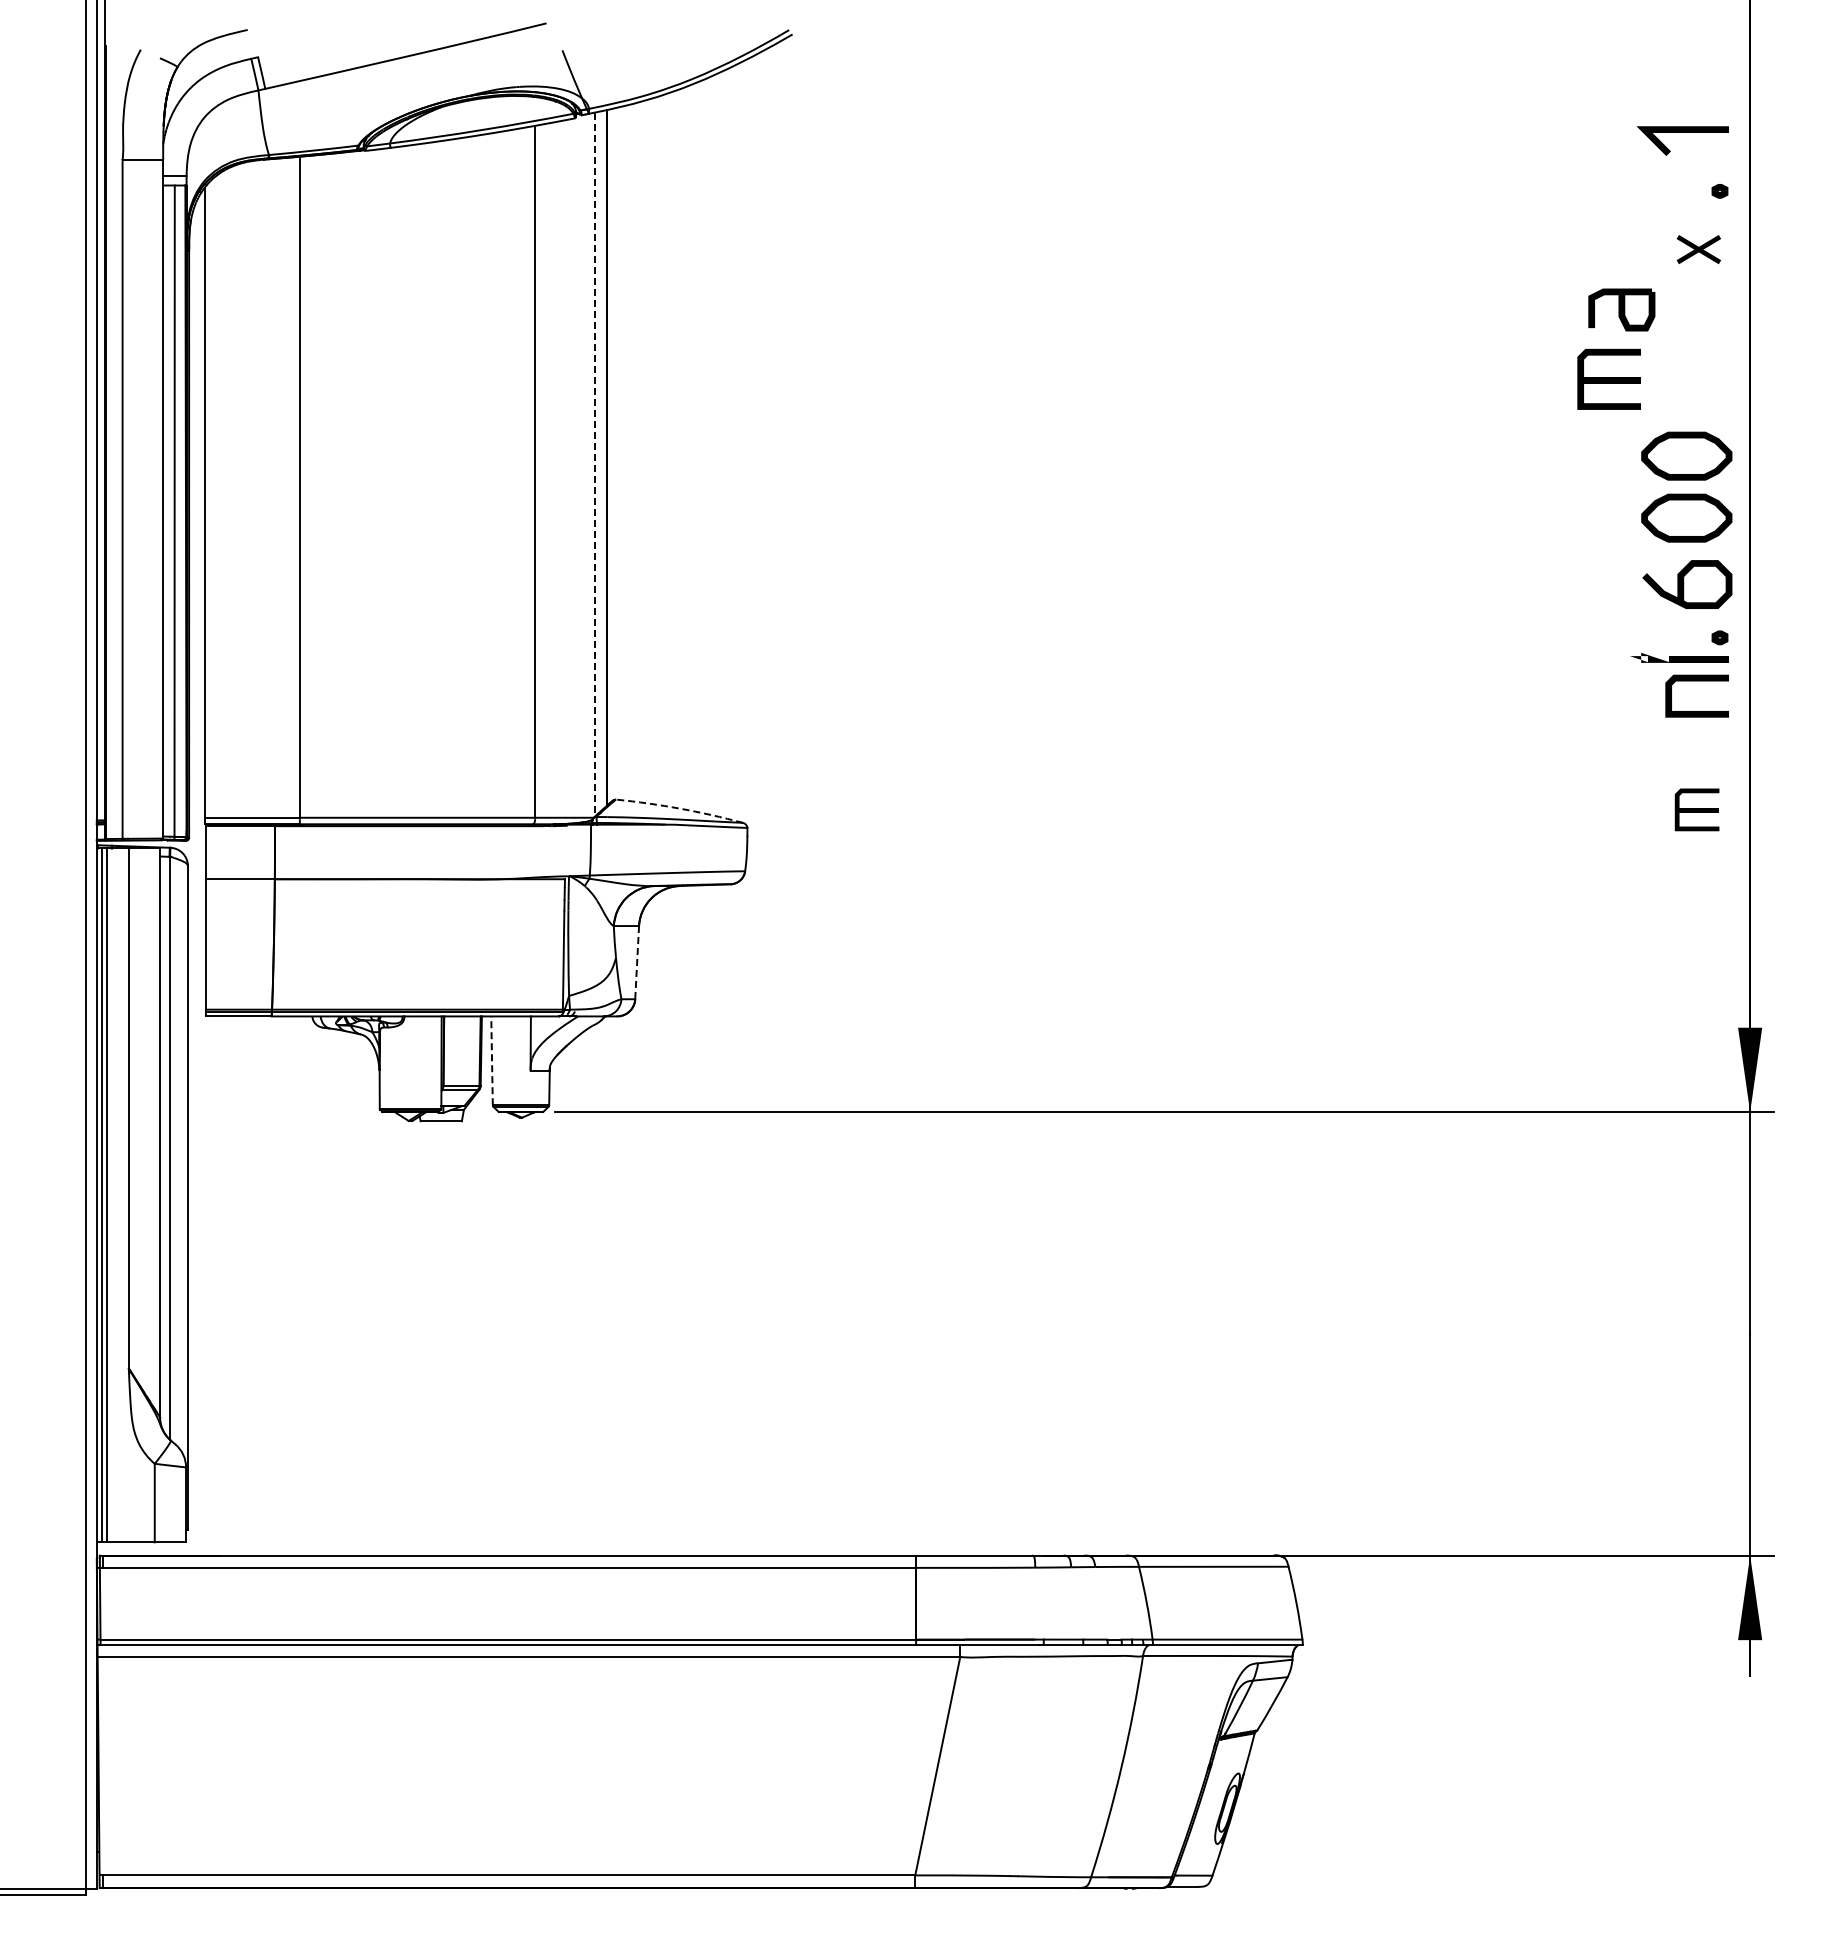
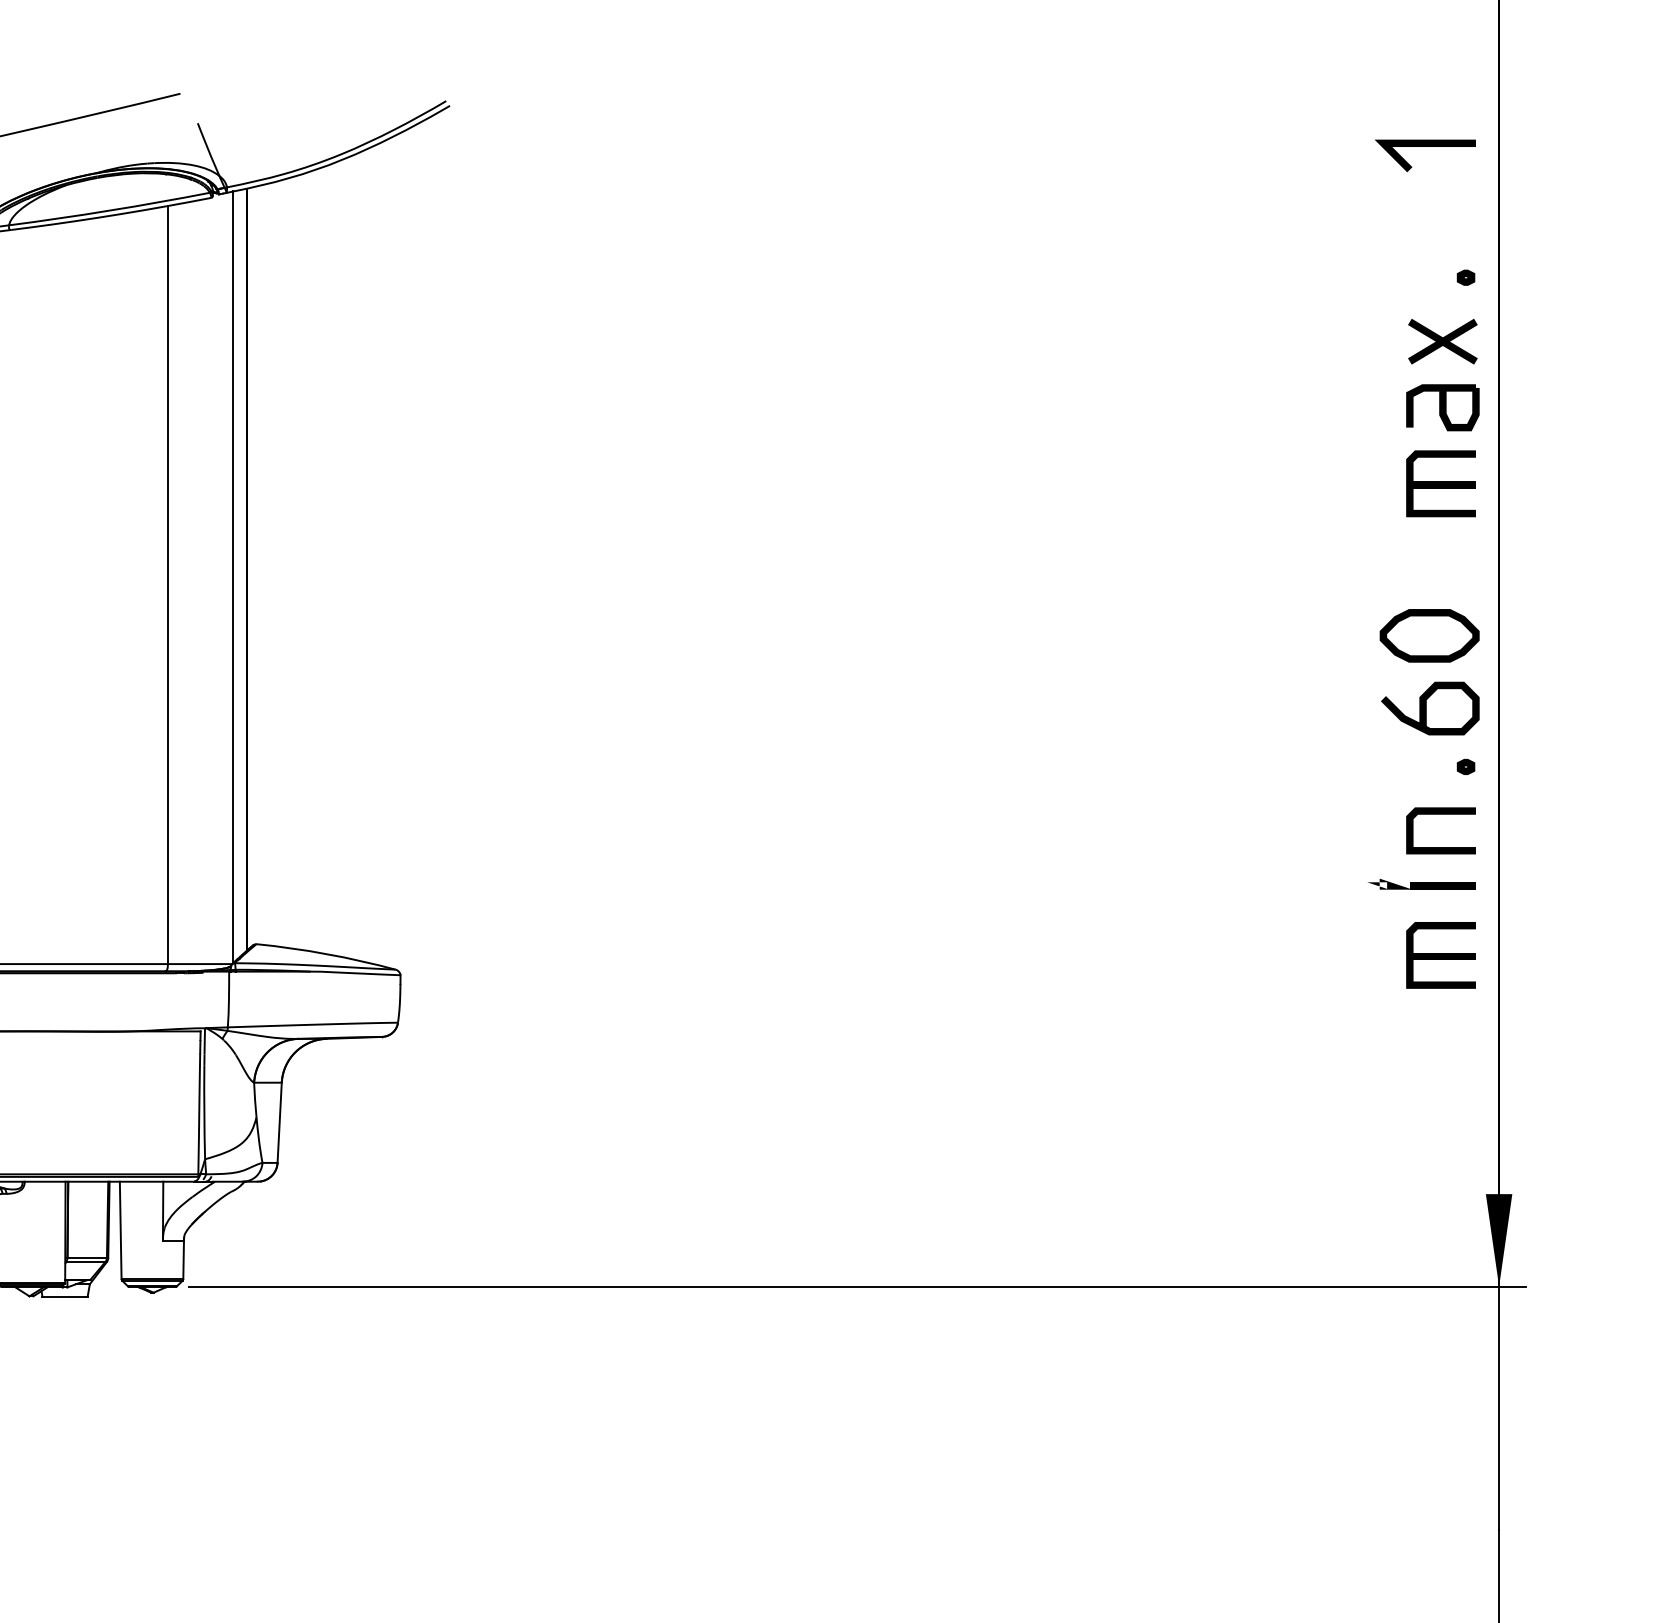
line: (1682, 132) -> (1424, 146), moved
part: (1698, 249) -> (1442, 341), size x1.43
part: (1621, 309) -> (1442, 407), moved
part: (1608, 378) -> (1440, 482), moved
part: (1686, 455) -> (1429, 567), removed
line: (594, 465) -> (232, 578), dashed -> solid
part: (1679, 657) -> (1421, 883), moved
arc: (680, 808) -> (327, 953), dashed -> solid
part: (1696, 809) -> (1440, 955), size x1.43
line: (637, 962) -> (280, 1122), dashed -> solid
line: (492, 1060) -> (121, 1230), dashed -> solid

